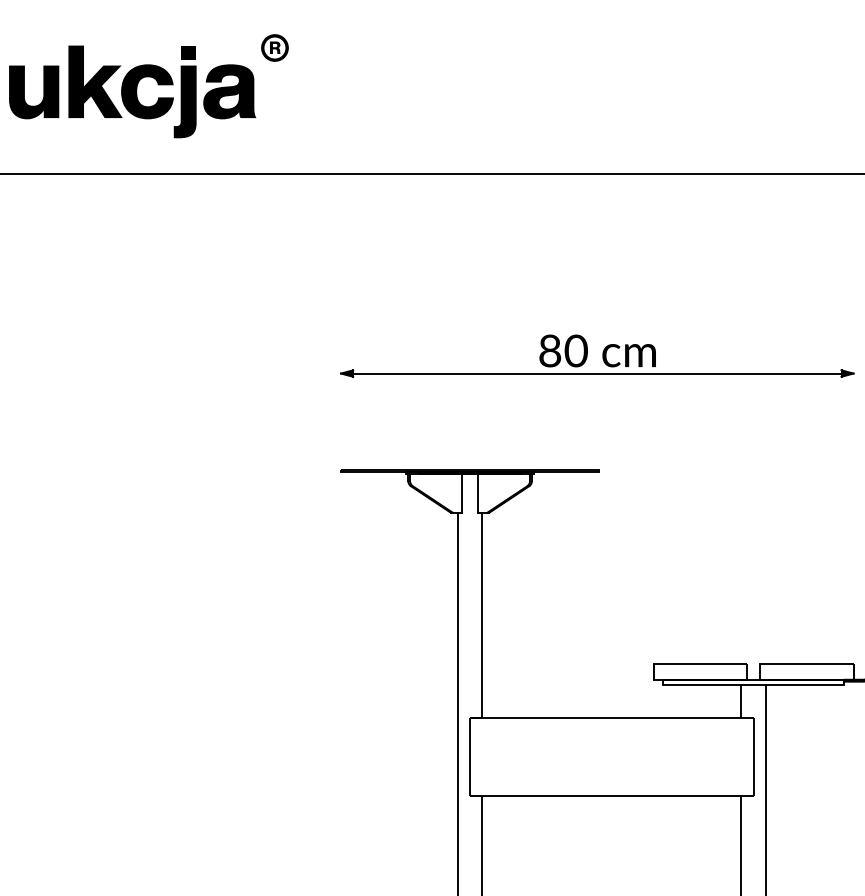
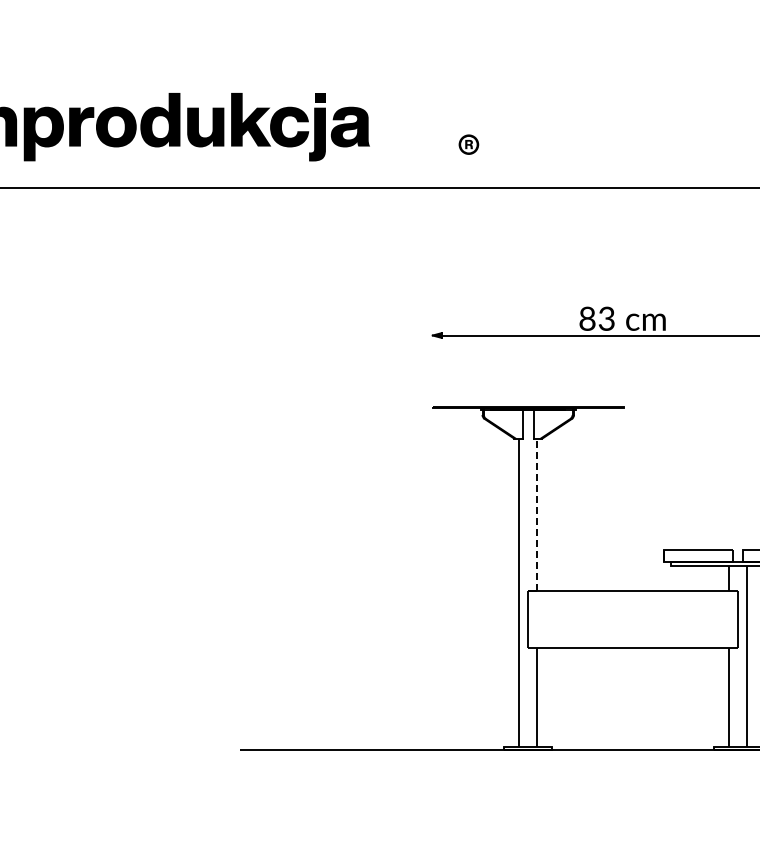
part: (274, 47) -> (468, 144), moved
text: (575, 350) -> (606, 318), 80 -> 83
line: (482, 615) -> (537, 514), solid -> dashed

